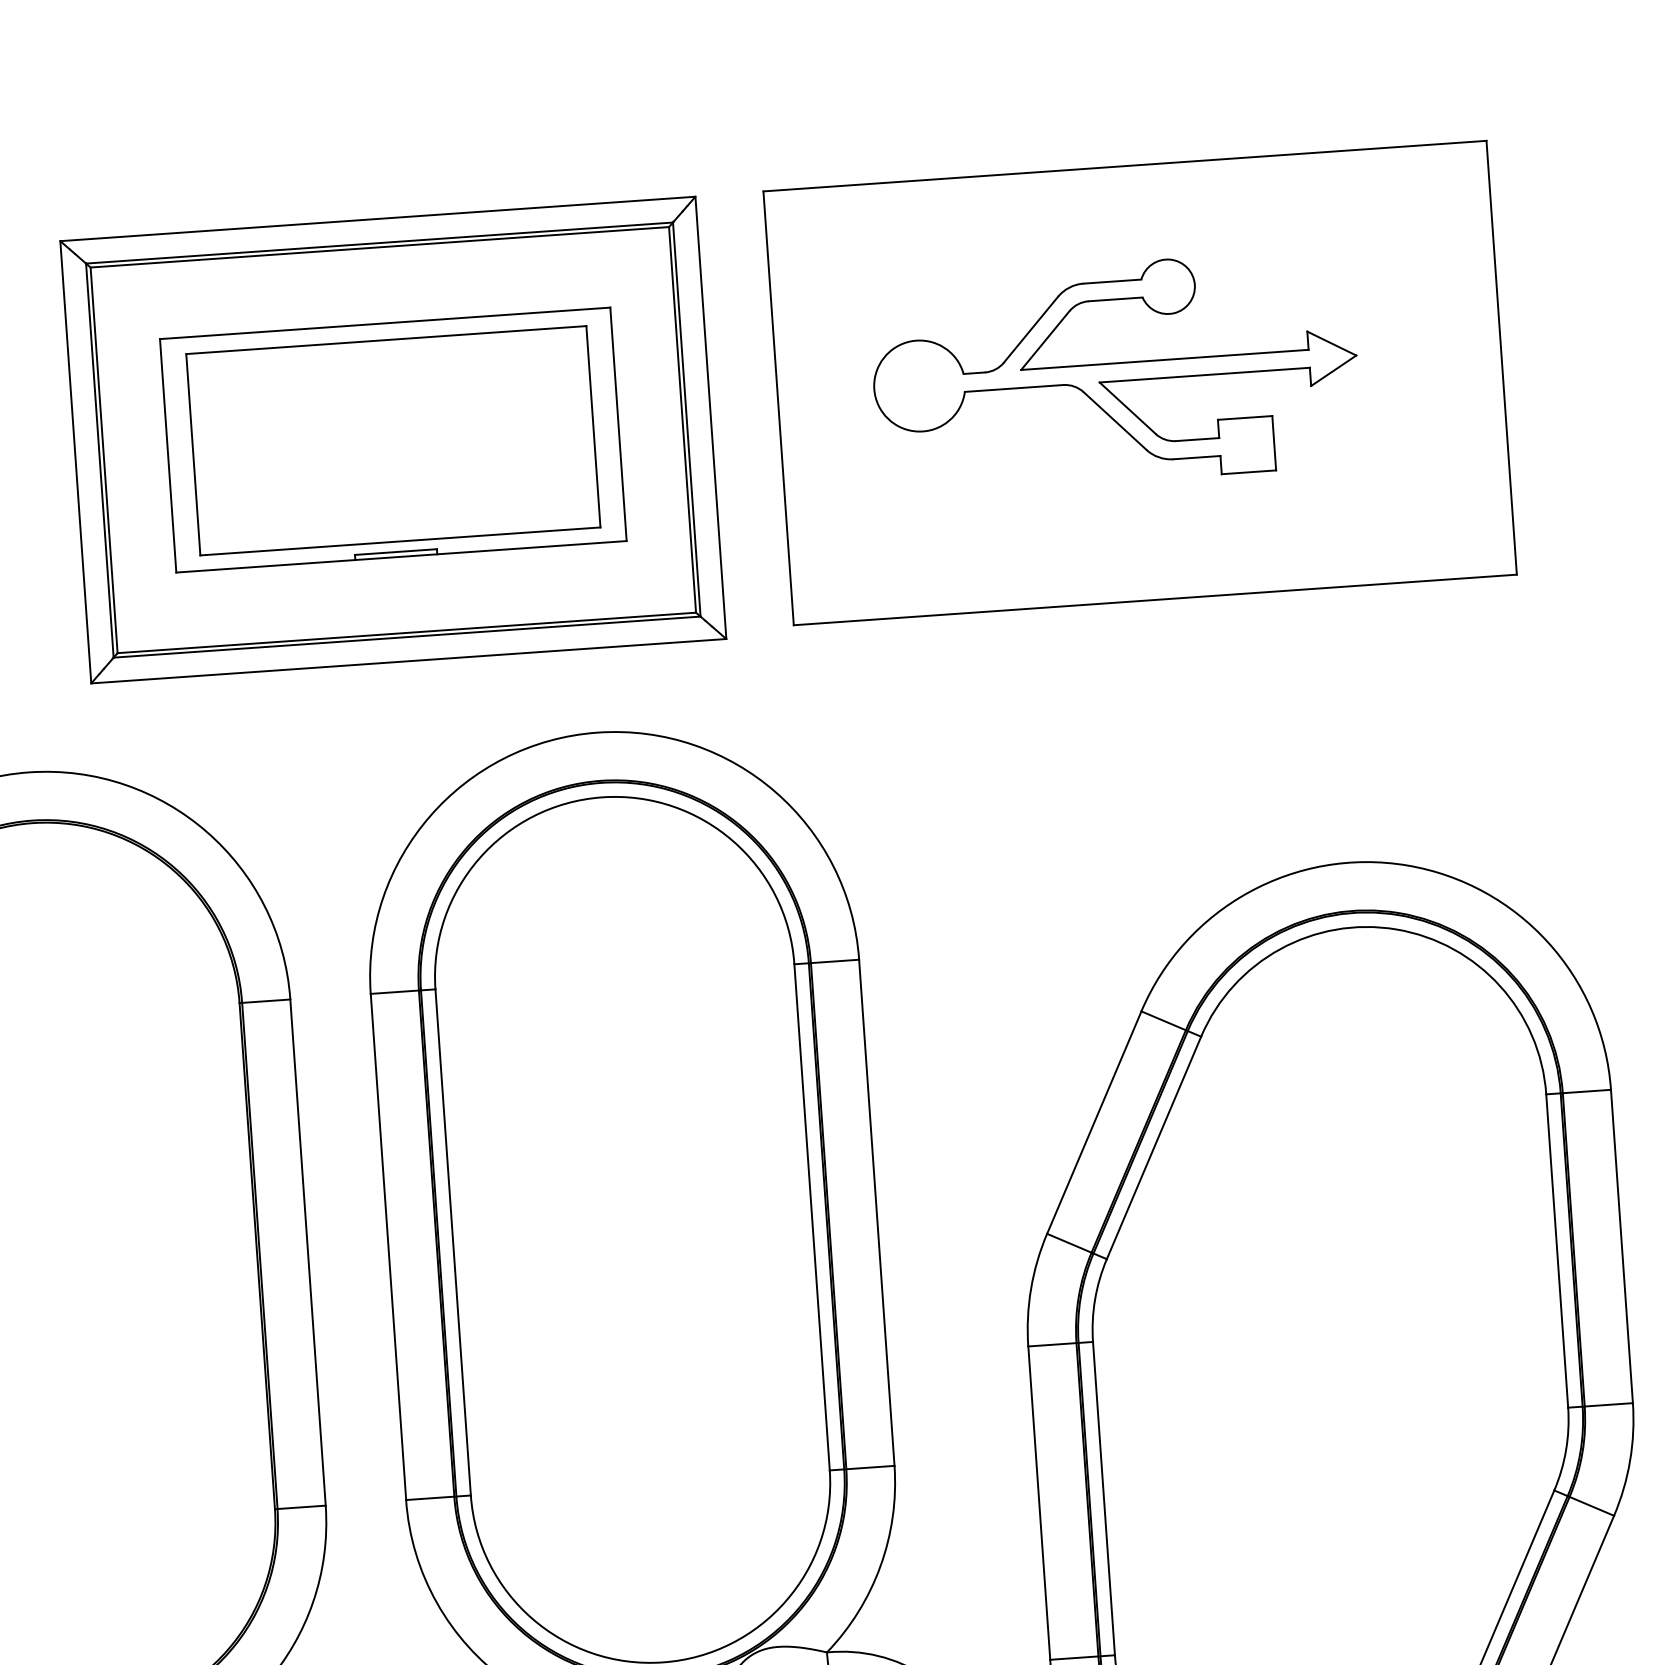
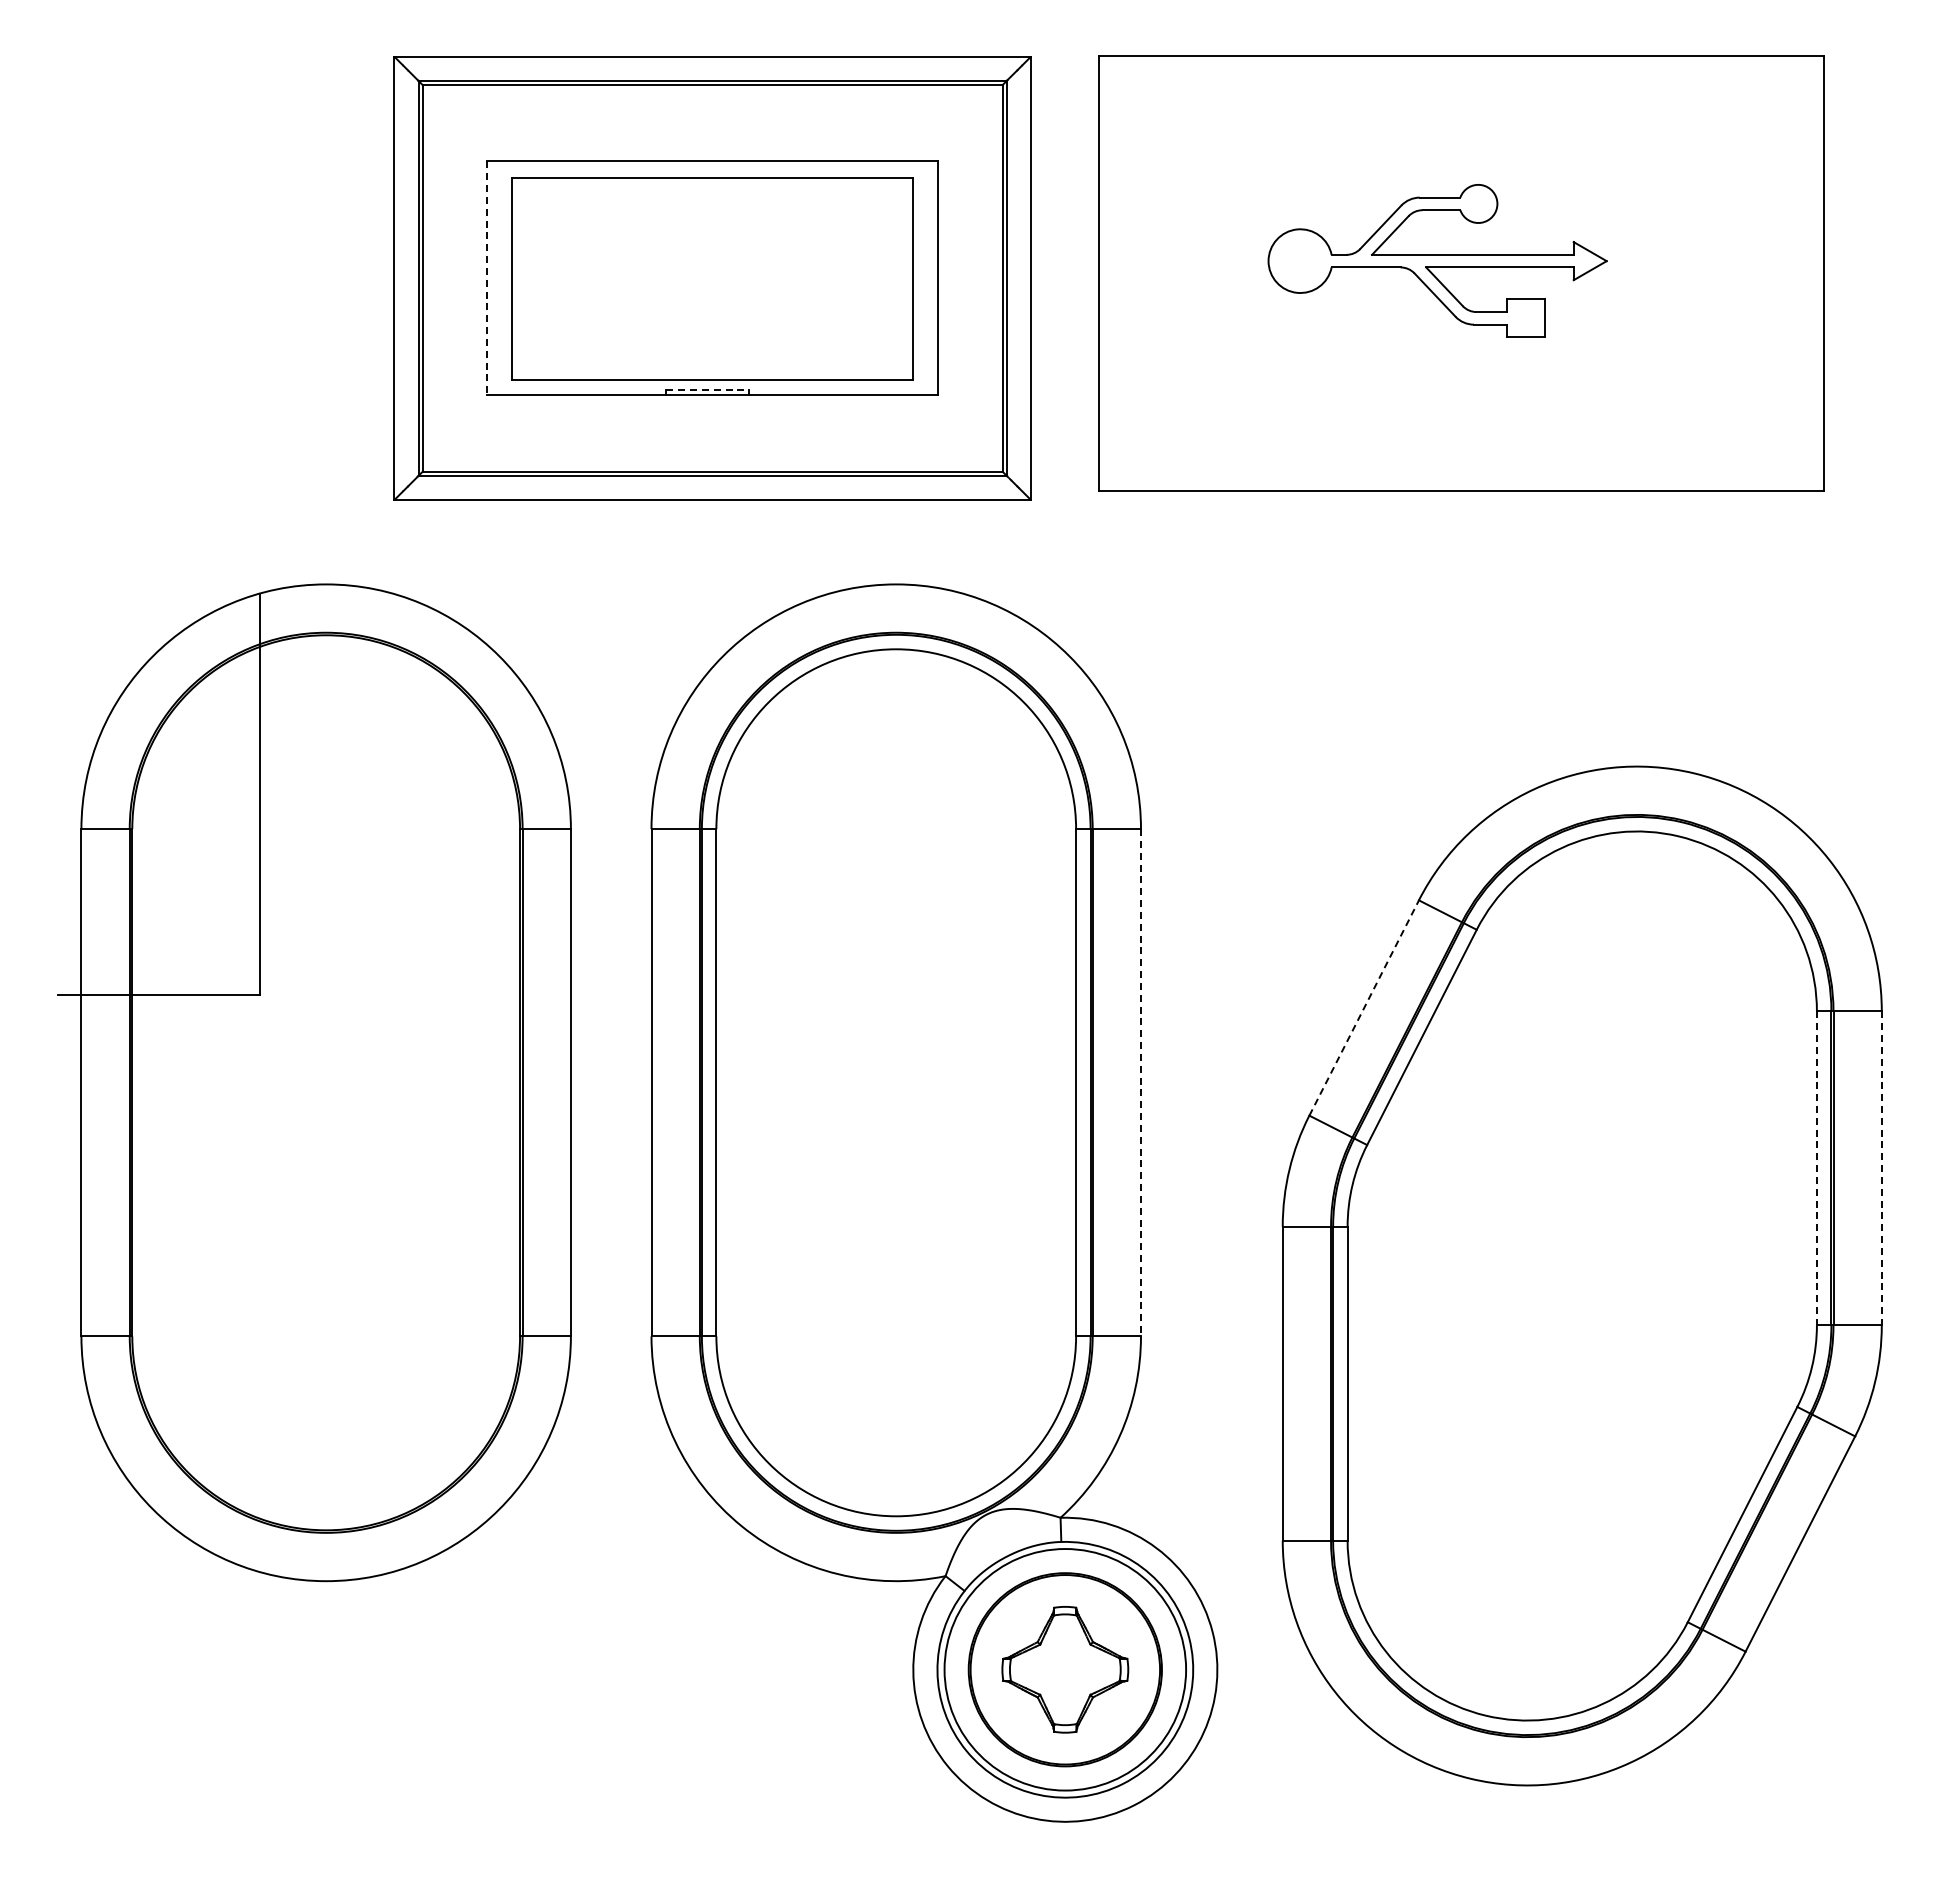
part: (1115, 371) -> (1437, 260), size x0.7
line: (168, 455) -> (487, 278), solid -> dashed
line: (395, 552) -> (707, 390), solid -> dashed
line: (1094, 1123) -> (1364, 1008), solid -> dashed
line: (876, 1212) -> (1140, 1082), solid -> dashed
line: (1621, 1246) -> (1881, 1168), solid -> dashed
line: (1556, 1251) -> (1816, 1168), solid -> dashed

